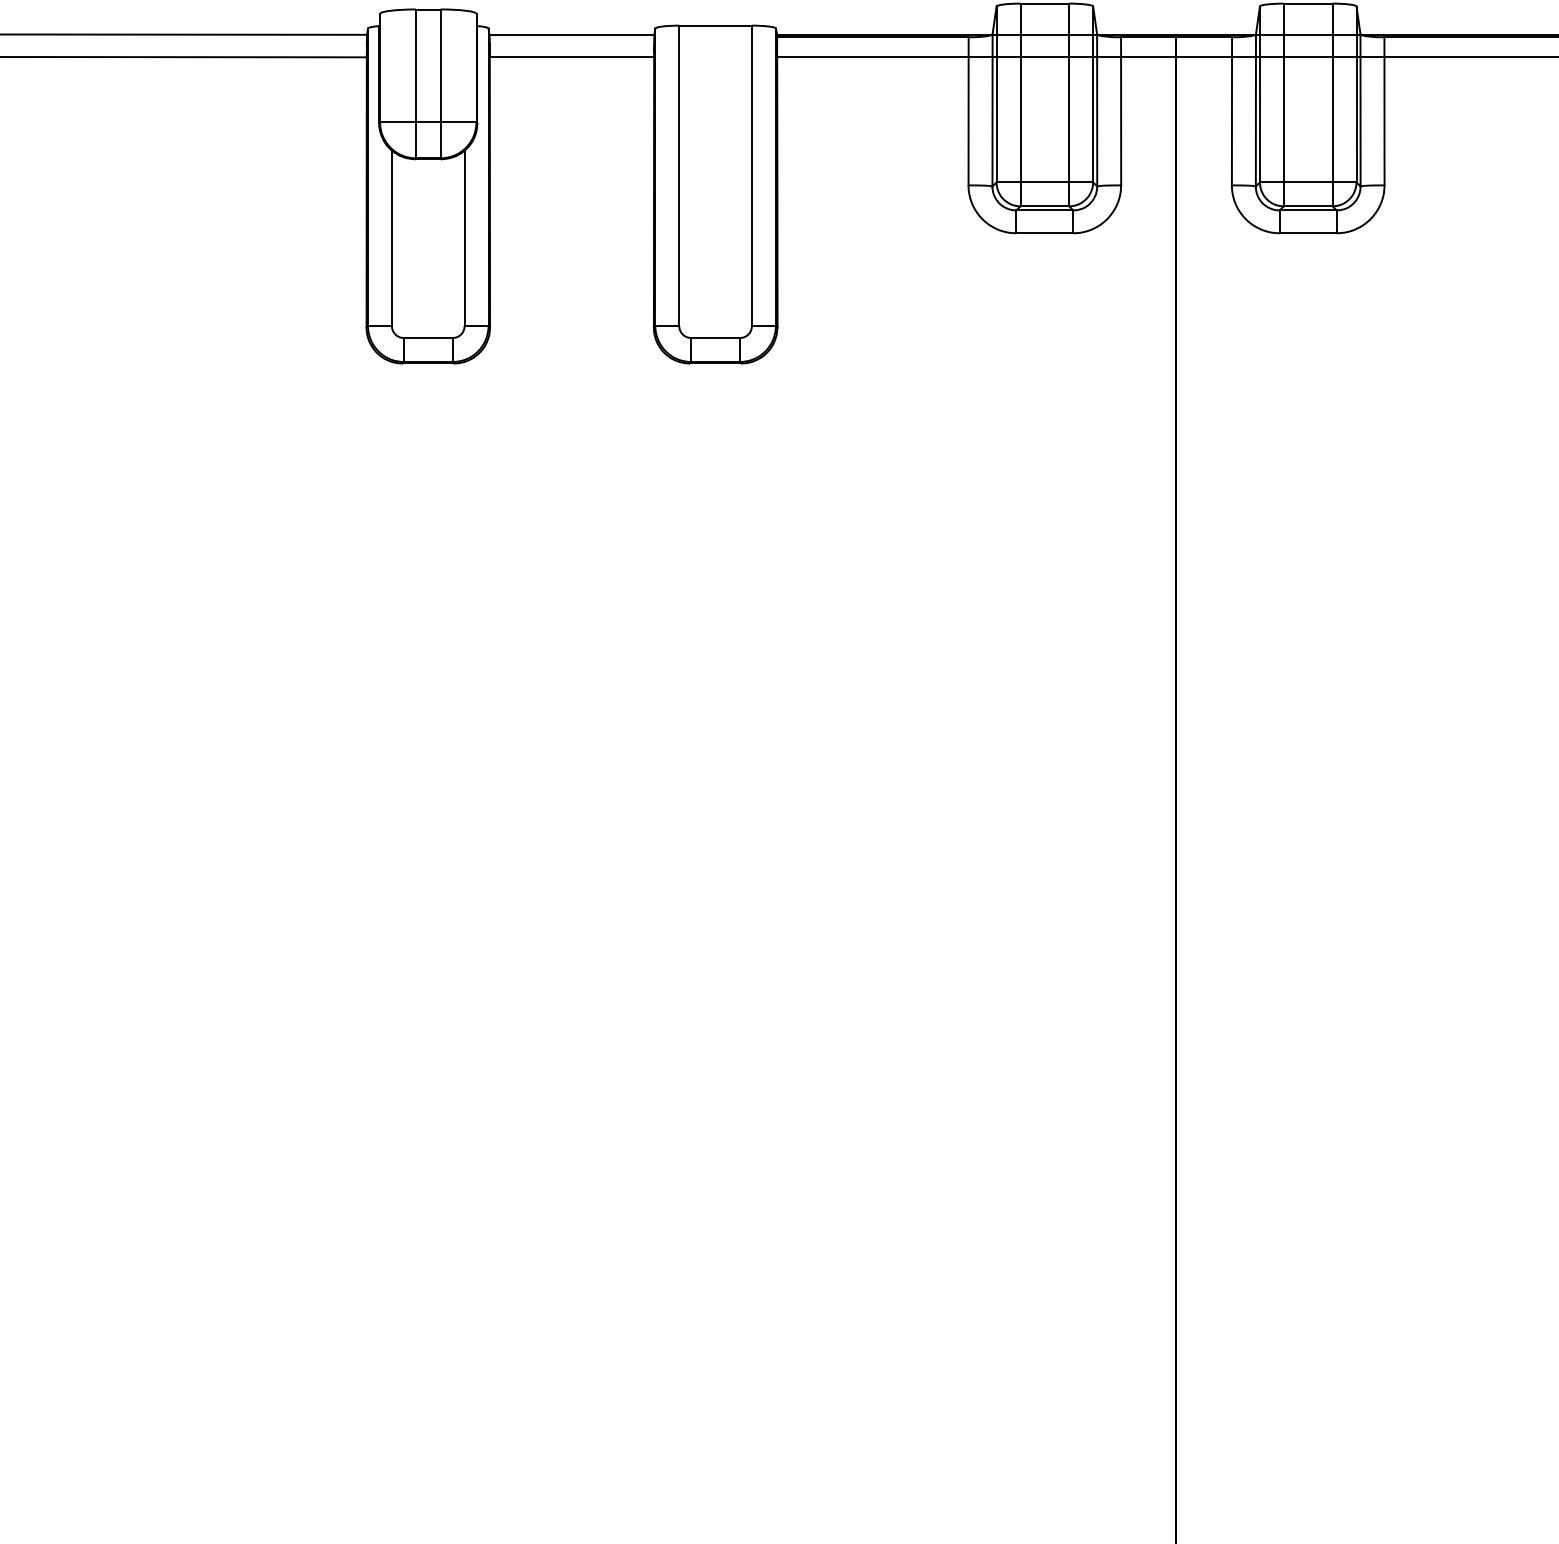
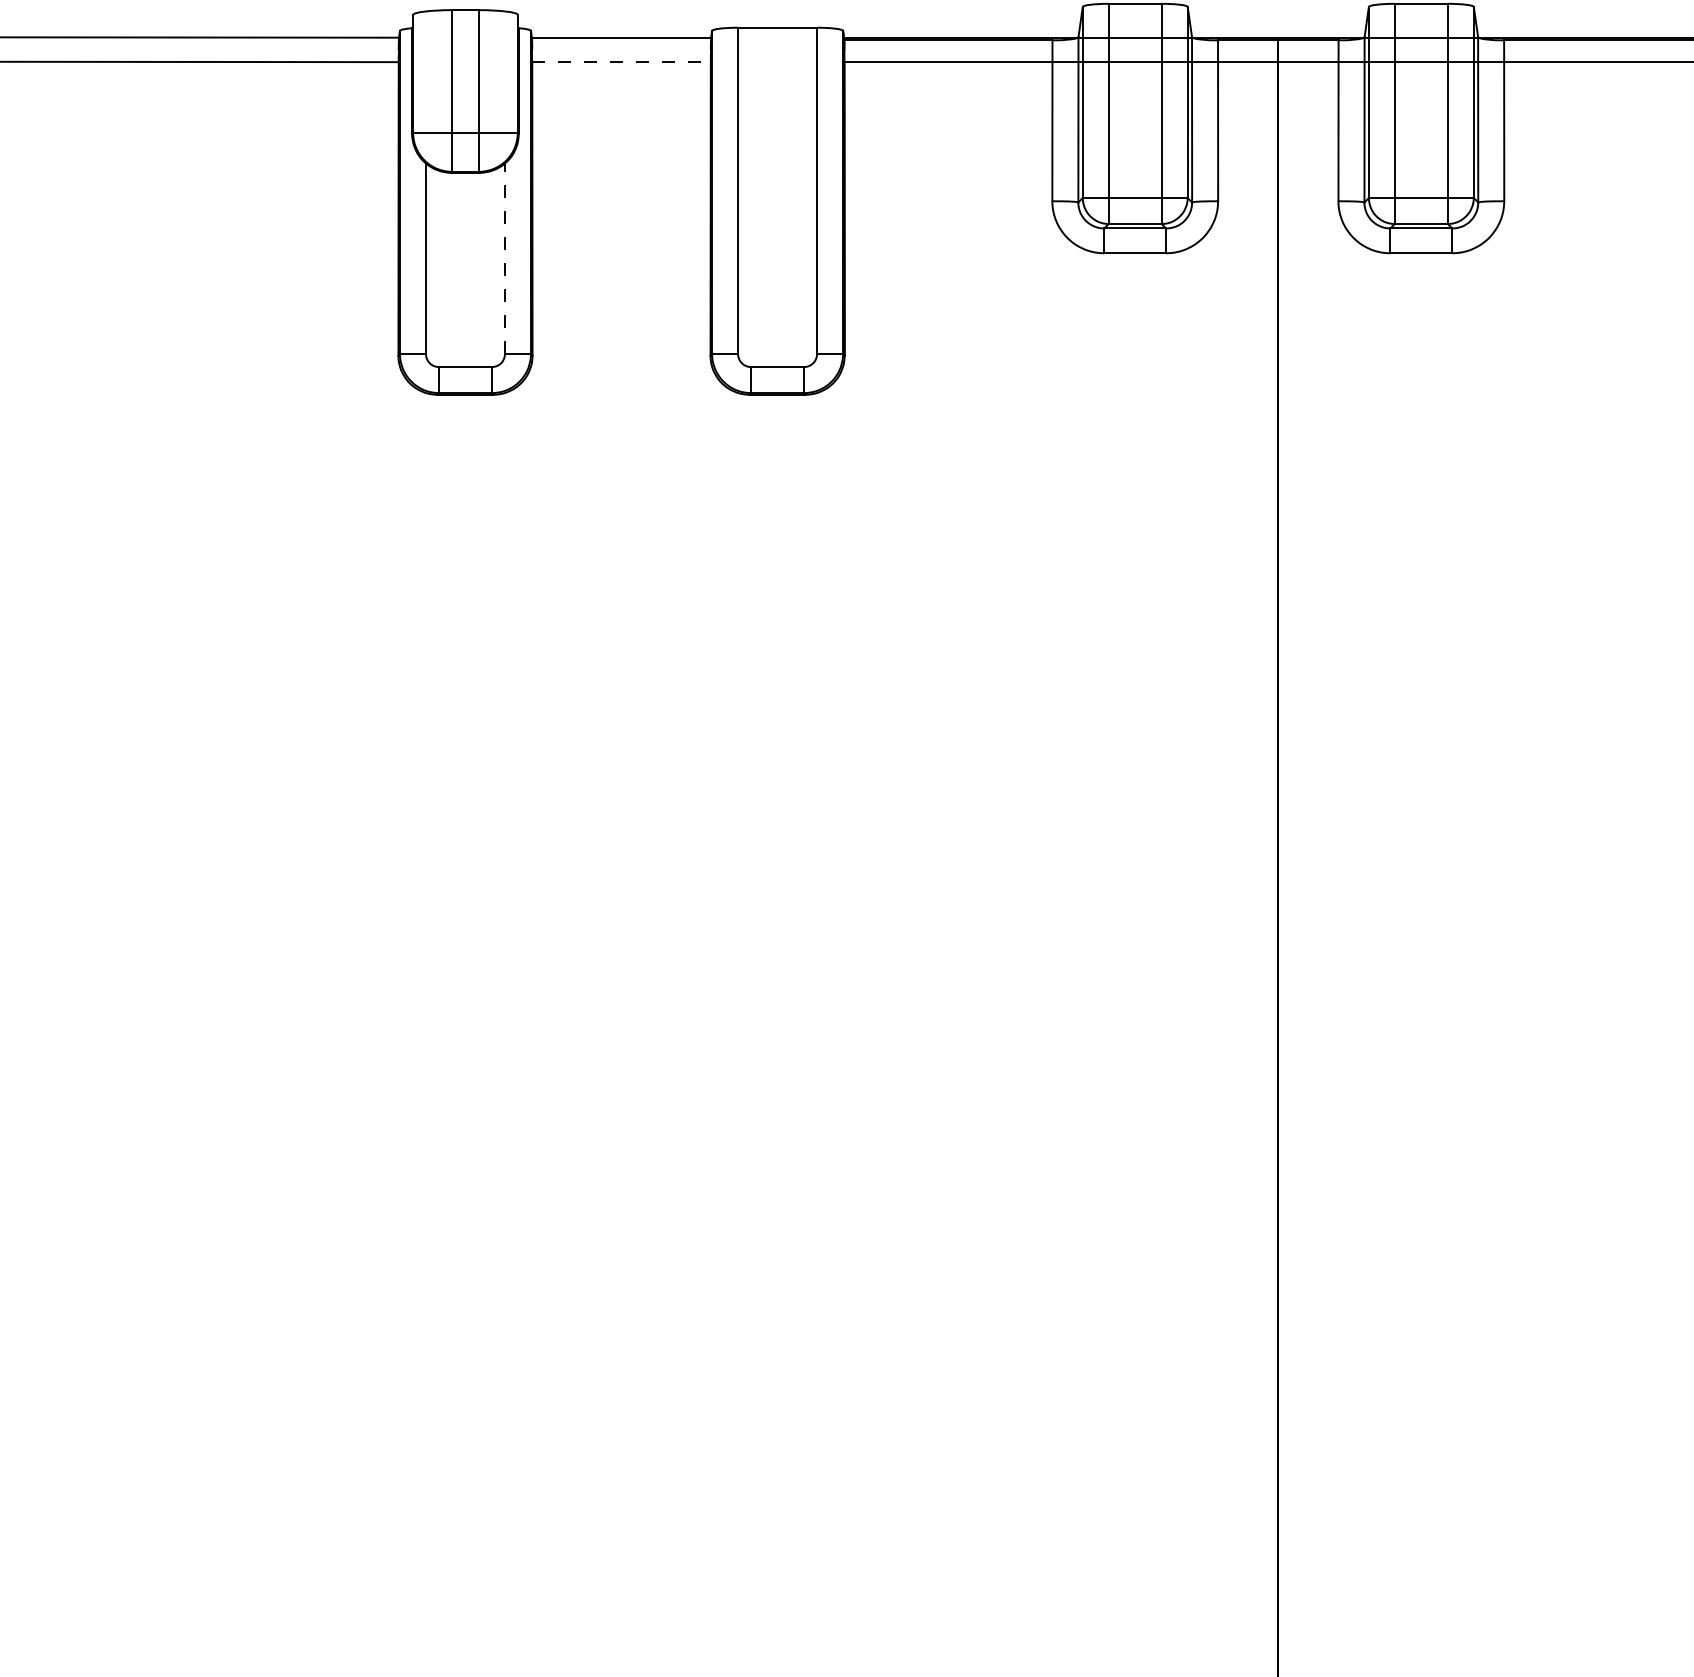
line: (572, 57) -> (622, 62), solid -> dashed
line: (464, 238) -> (504, 258), solid -> dashed

